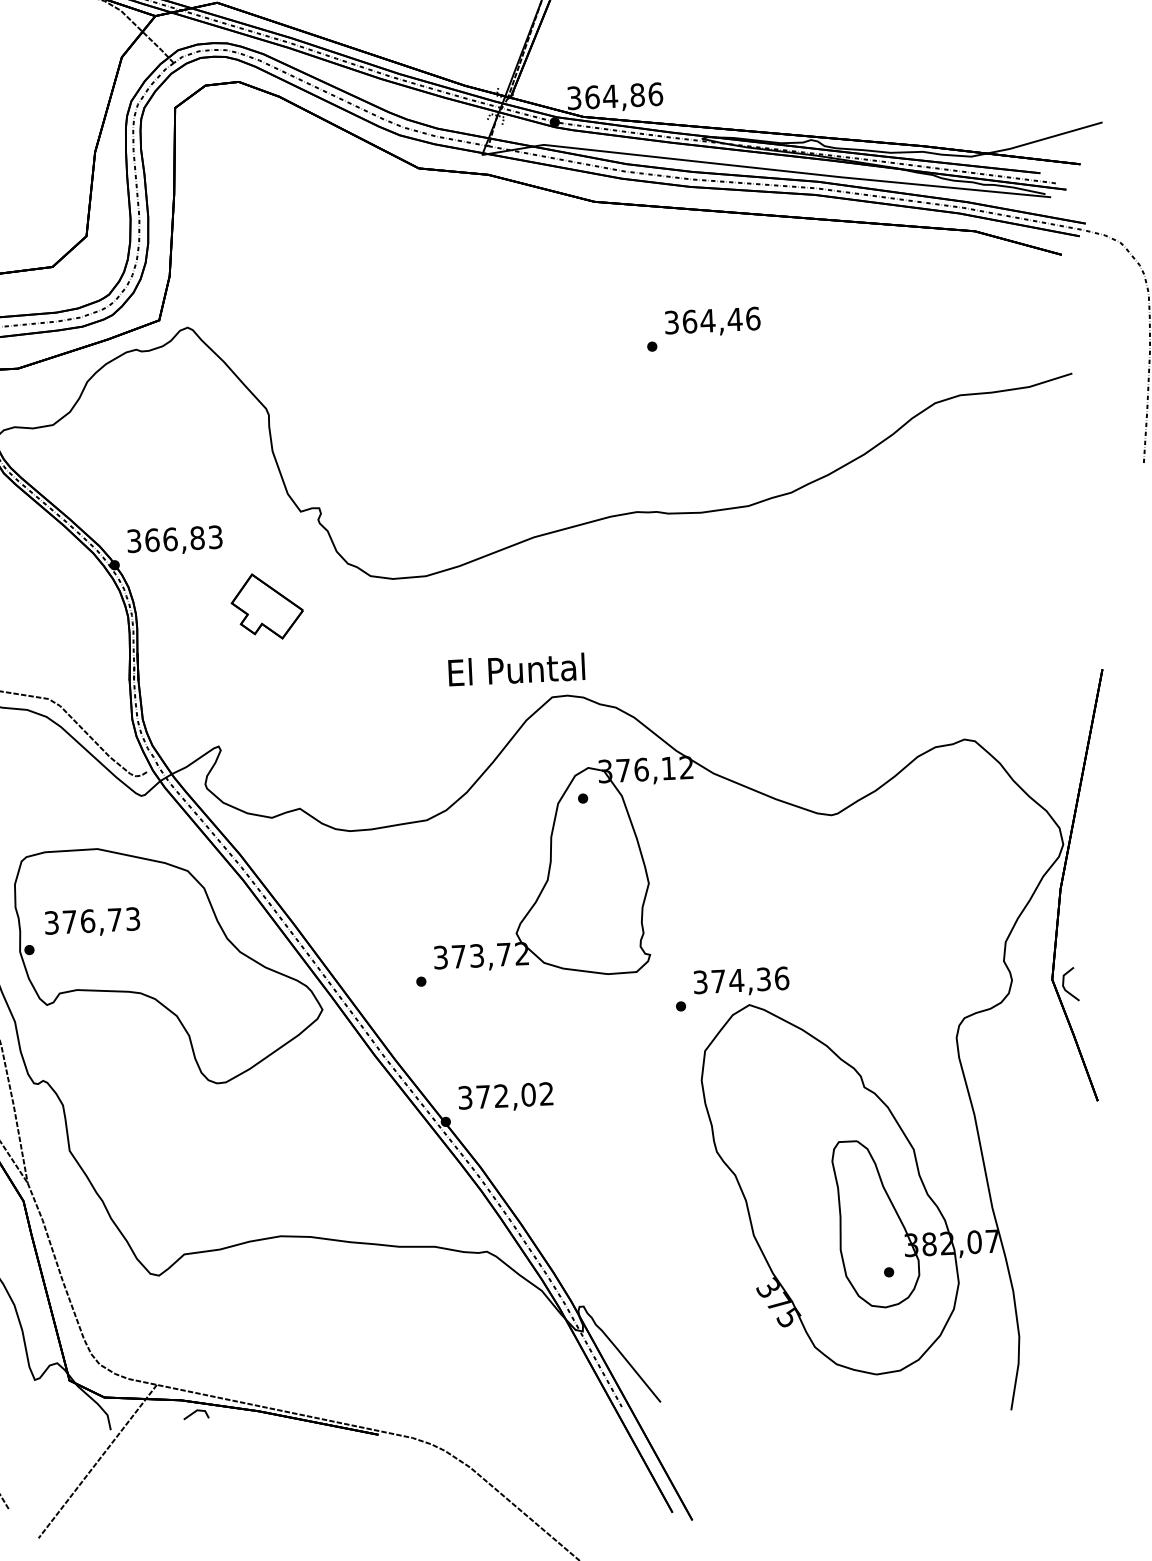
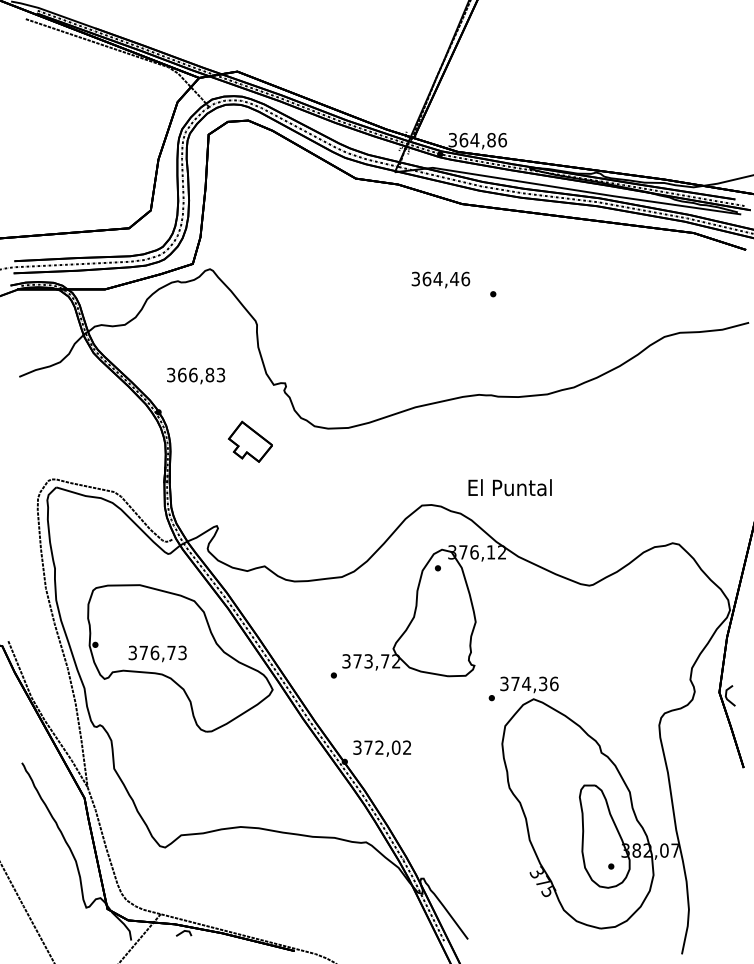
text: (712, 321) -> (440, 279), moved
text: (175, 539) -> (196, 375), moved
text: (515, 669) -> (509, 487), moved
text: (92, 921) -> (157, 653), moved

